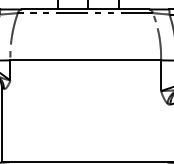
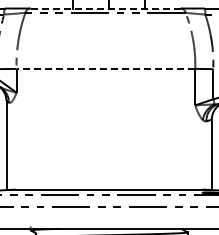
line: (86, 9) -> (106, 8), solid -> dashed
line: (85, 60) -> (105, 68), solid -> dashed

